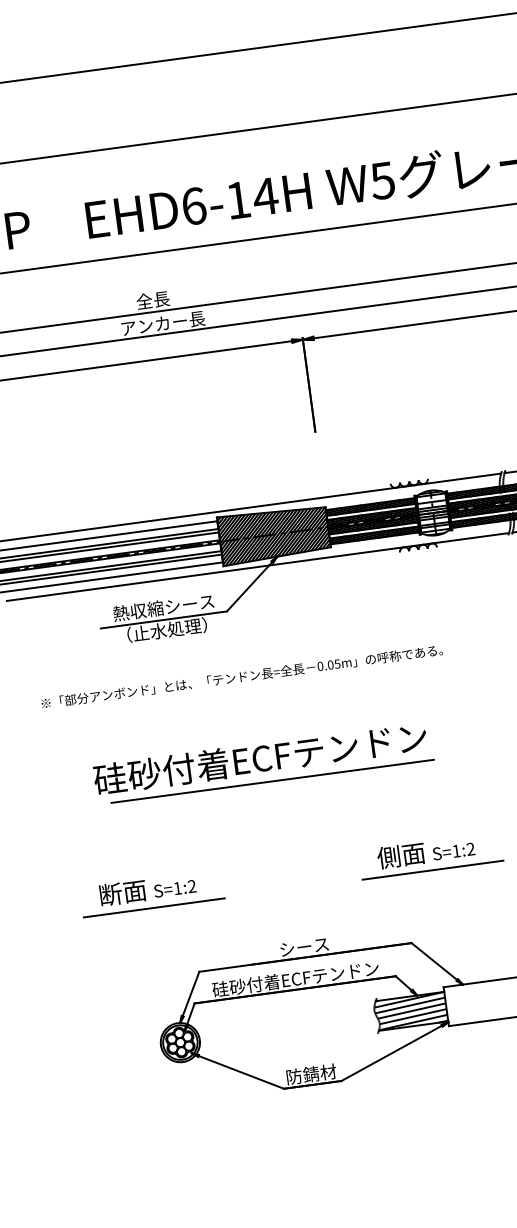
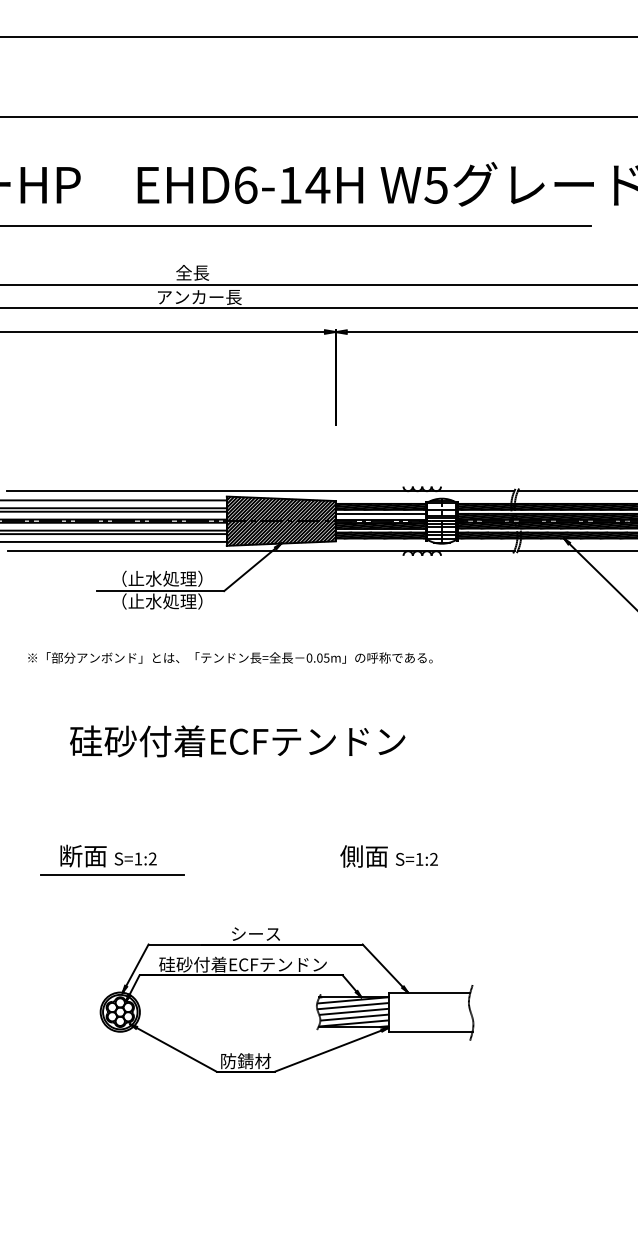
hatch: (371, 516) -> (380, 516), removed
text: (163, 607) -> (161, 578), 熱収縮シース -> （止水処理）
line: (272, 781) -> (246, 765), removed
line: (432, 870) -> (393, 875), removed

